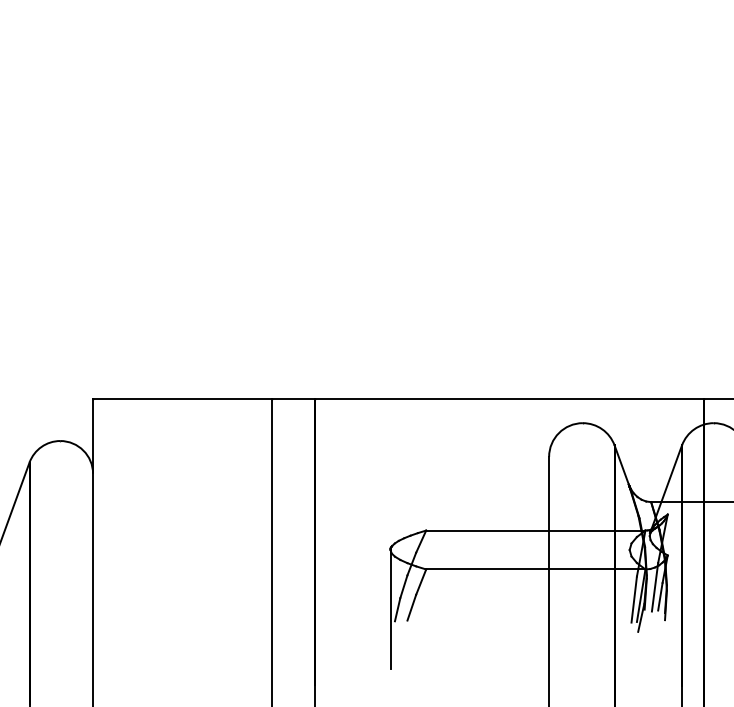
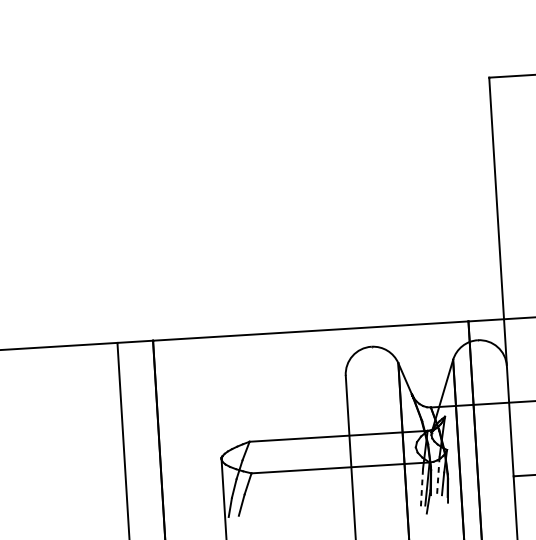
line: (654, 587) -> (437, 476), solid -> dashed
line: (634, 599) -> (422, 487), solid -> dashed

